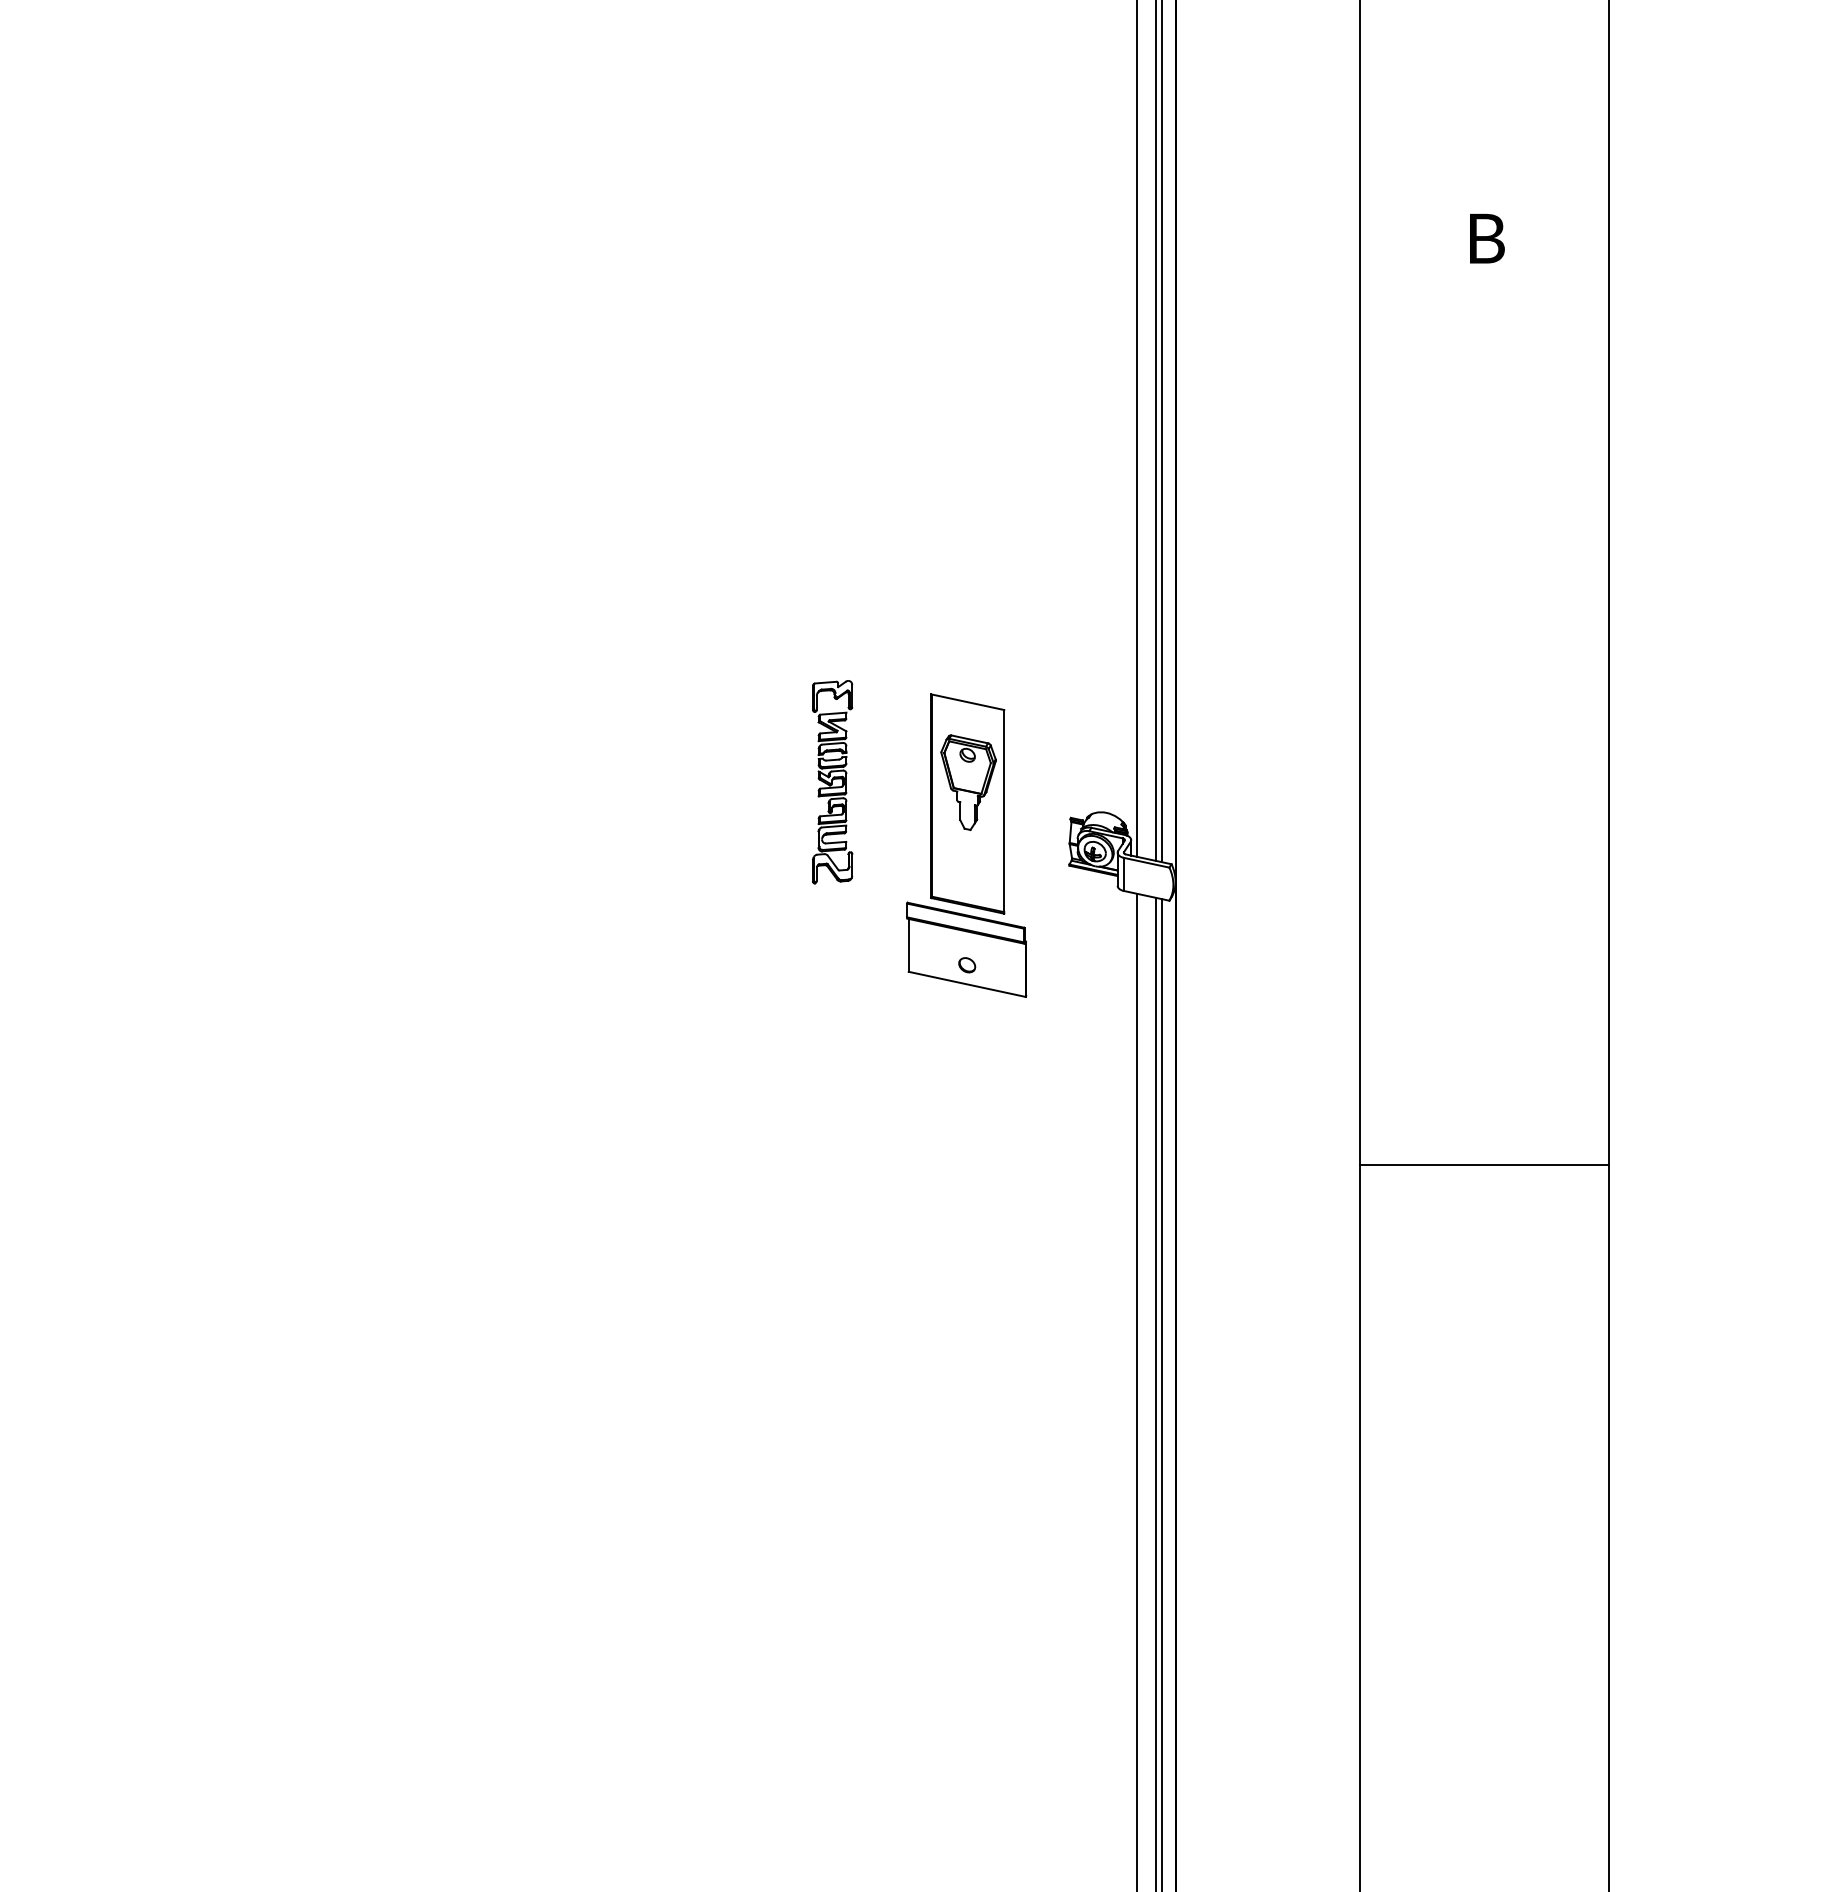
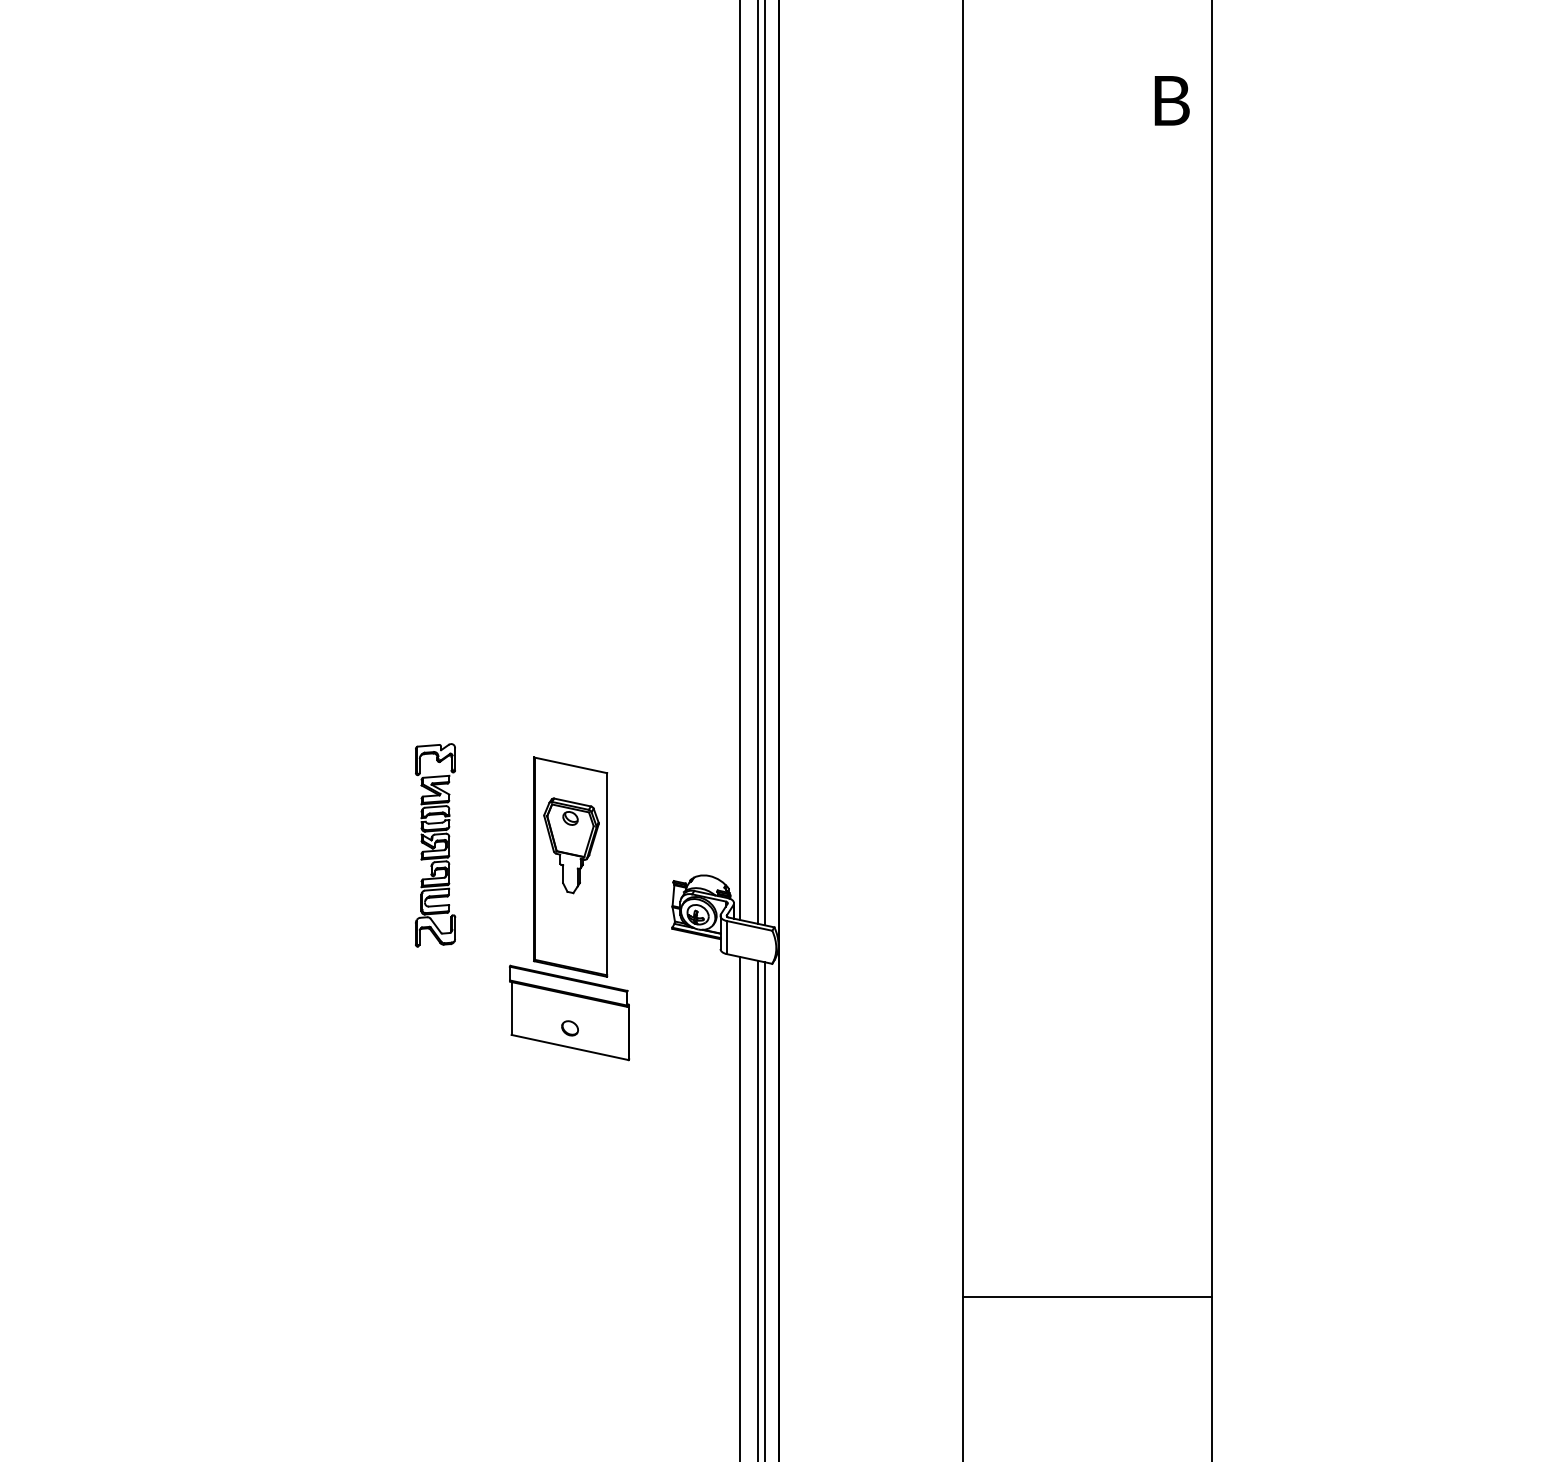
text: (1487, 238) -> (1172, 100), moved
line: (1484, 1164) -> (1087, 1296), moved

